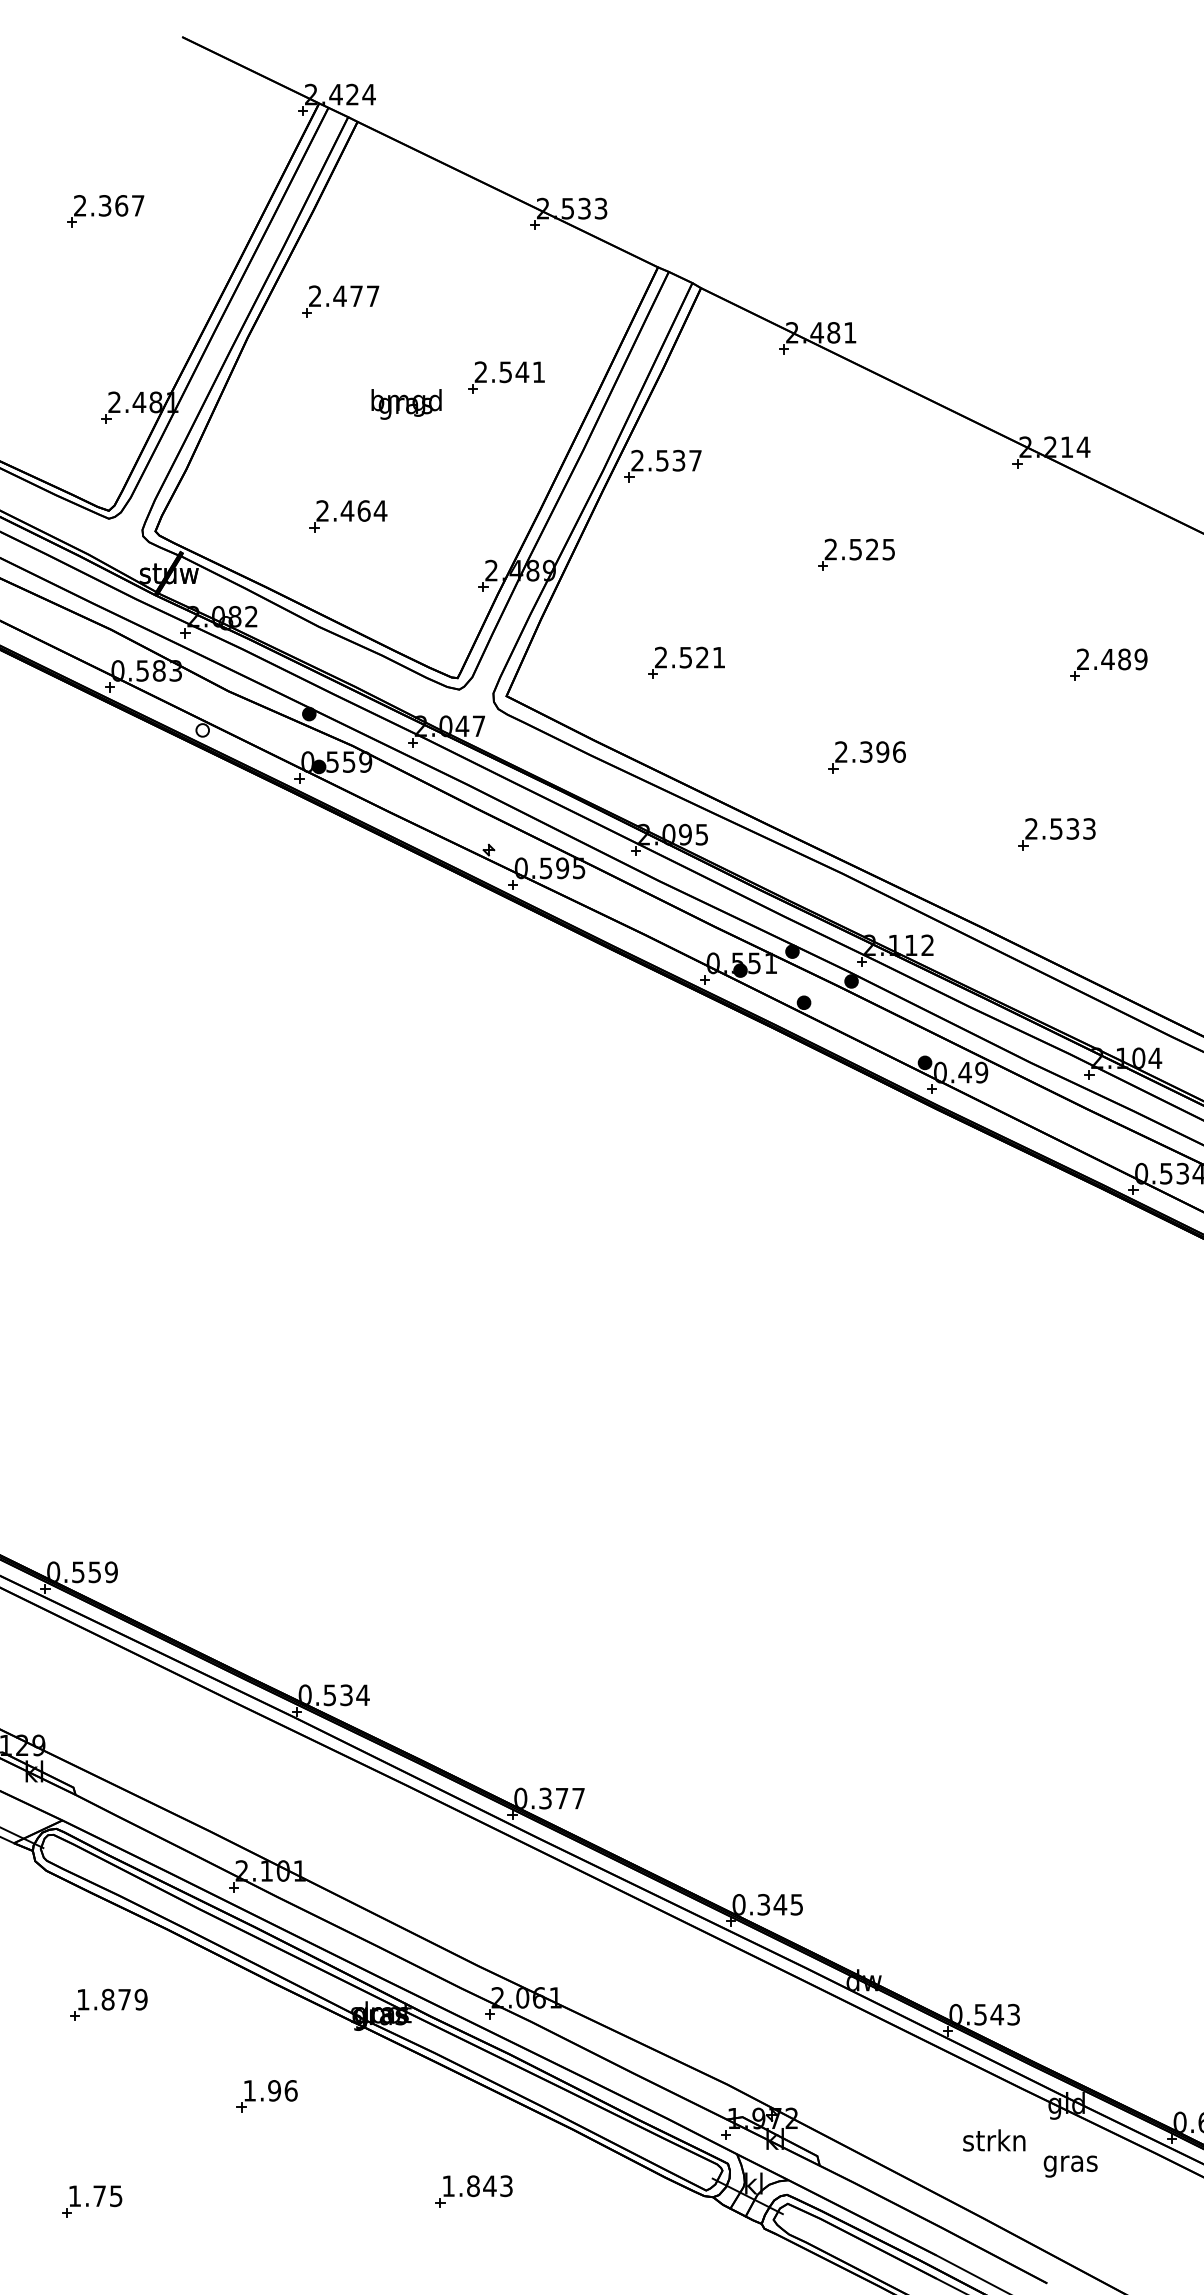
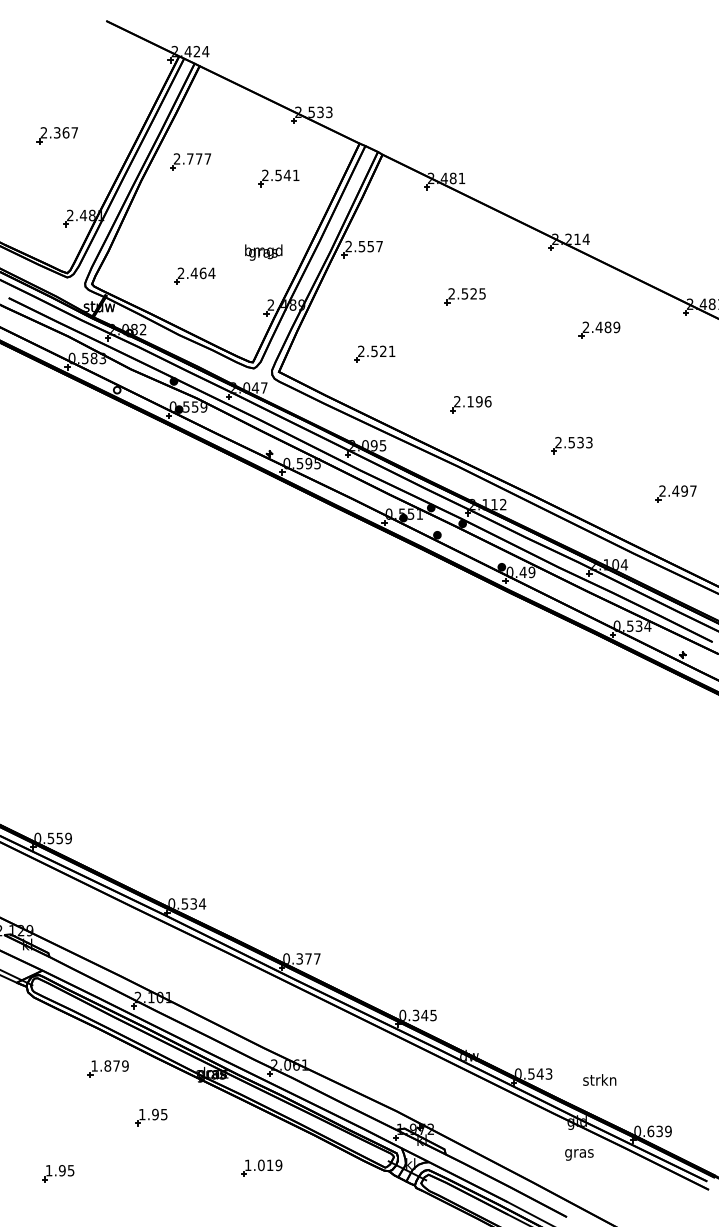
part: (103, 210) -> (56, 135), moved
text: (338, 295) -> (189, 158), 2.477 -> 2.777
part: (505, 377) -> (278, 178), moved
text: (406, 404) -> (263, 252), moved
text: (678, 458) -> (370, 245), 2.537 -> 2.557
part: (1108, 663) -> (599, 329), moved
text: (866, 751) -> (470, 401), 2.396 -> 2.196
part: (107, 2004) -> (107, 1068), moved
text: (291, 2090) -> (164, 1114), 1.96 -> 1.95
text: (993, 2139) -> (599, 1079), moved
text: (490, 2184) -> (270, 1164), 1.843 -> 1.019
text: (98, 2195) -> (61, 1170), 1.75 -> 1.95

